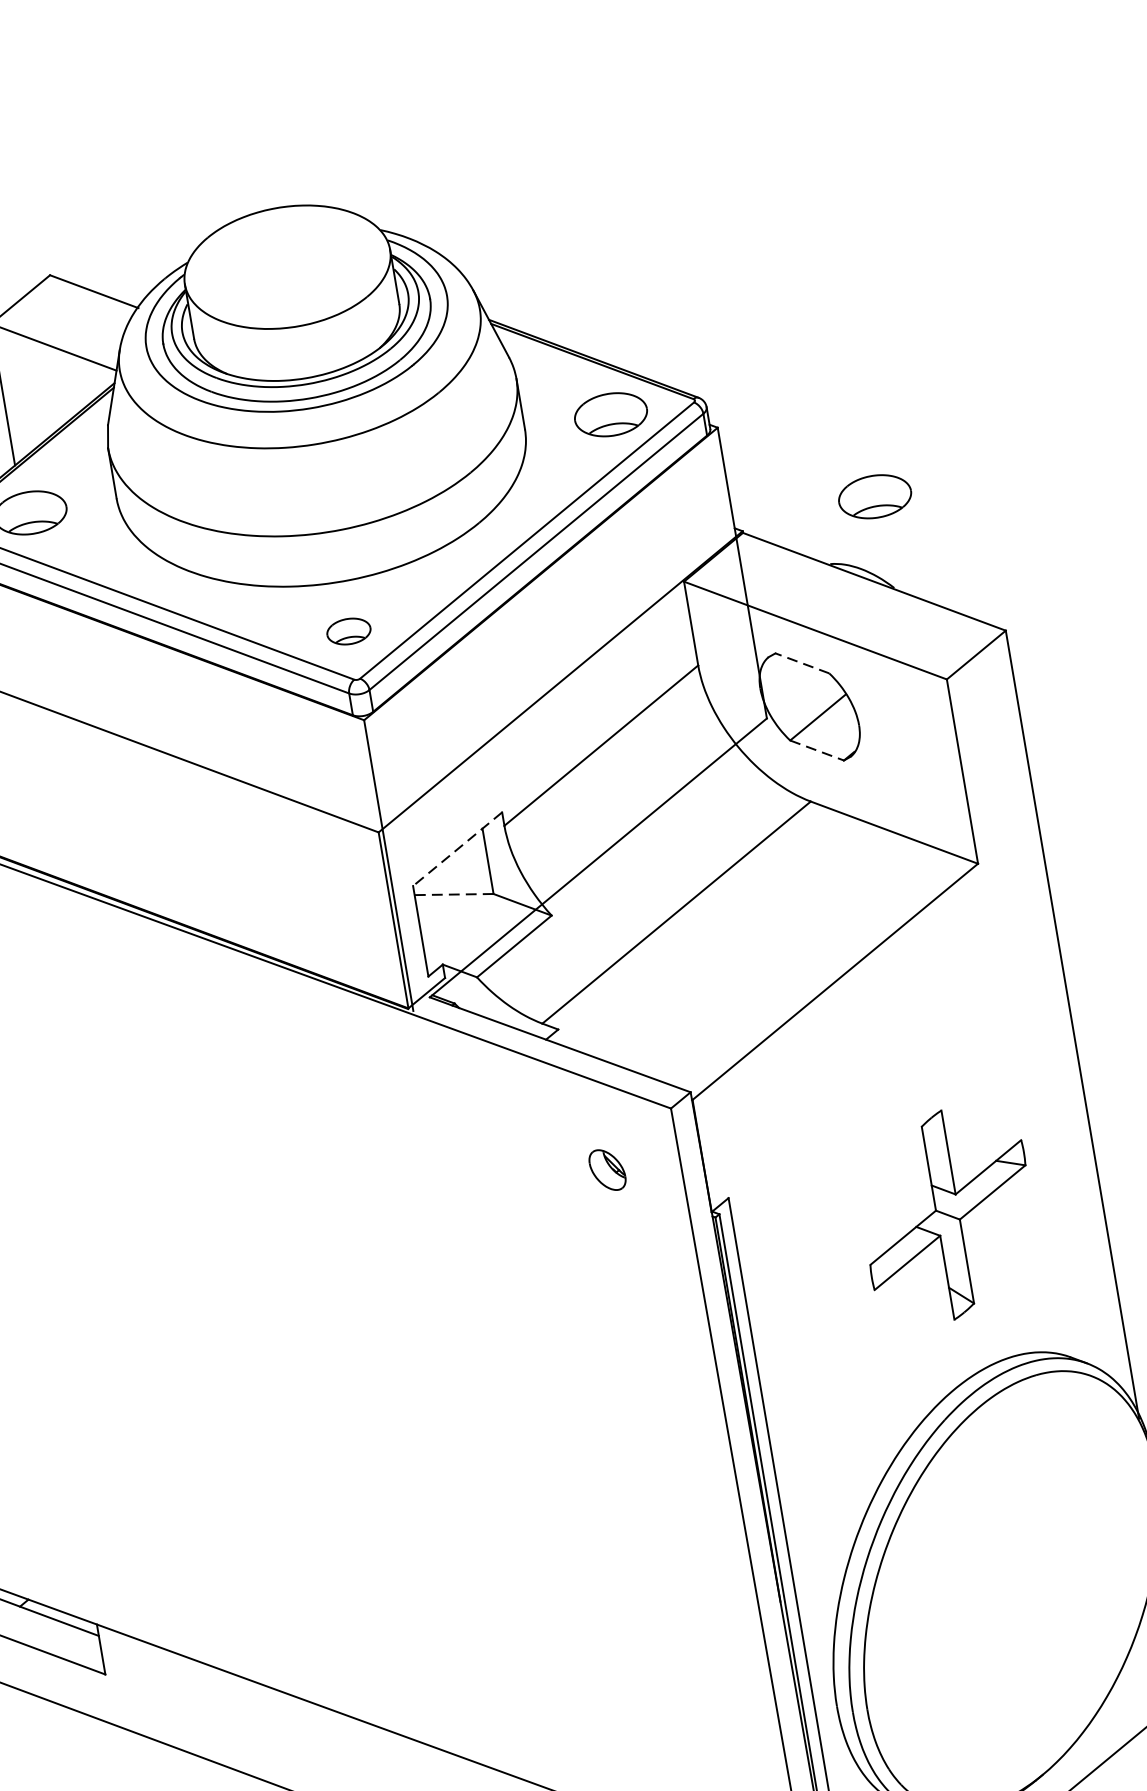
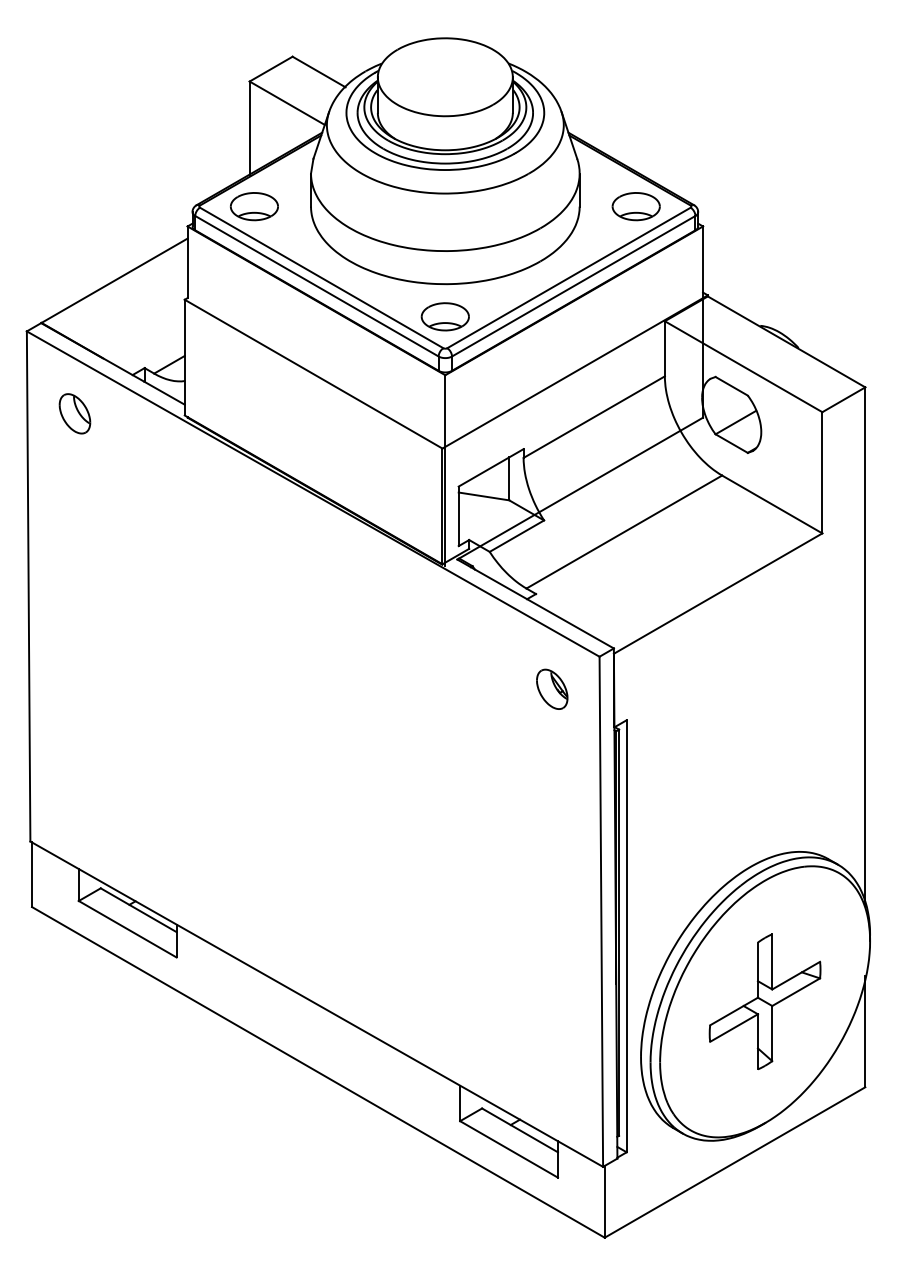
part: (873, 496) -> (795, 287), removed
part: (347, 631) -> (444, 316), size x1.67
line: (802, 663) -> (731, 386), dashed -> solid
line: (816, 750) -> (731, 443), dashed -> solid
line: (456, 850) -> (490, 468), dashed -> solid
line: (454, 894) -> (484, 496), dashed -> solid
part: (607, 1168) -> (552, 688), size x1.43
part: (946, 1214) -> (764, 1001), moved

